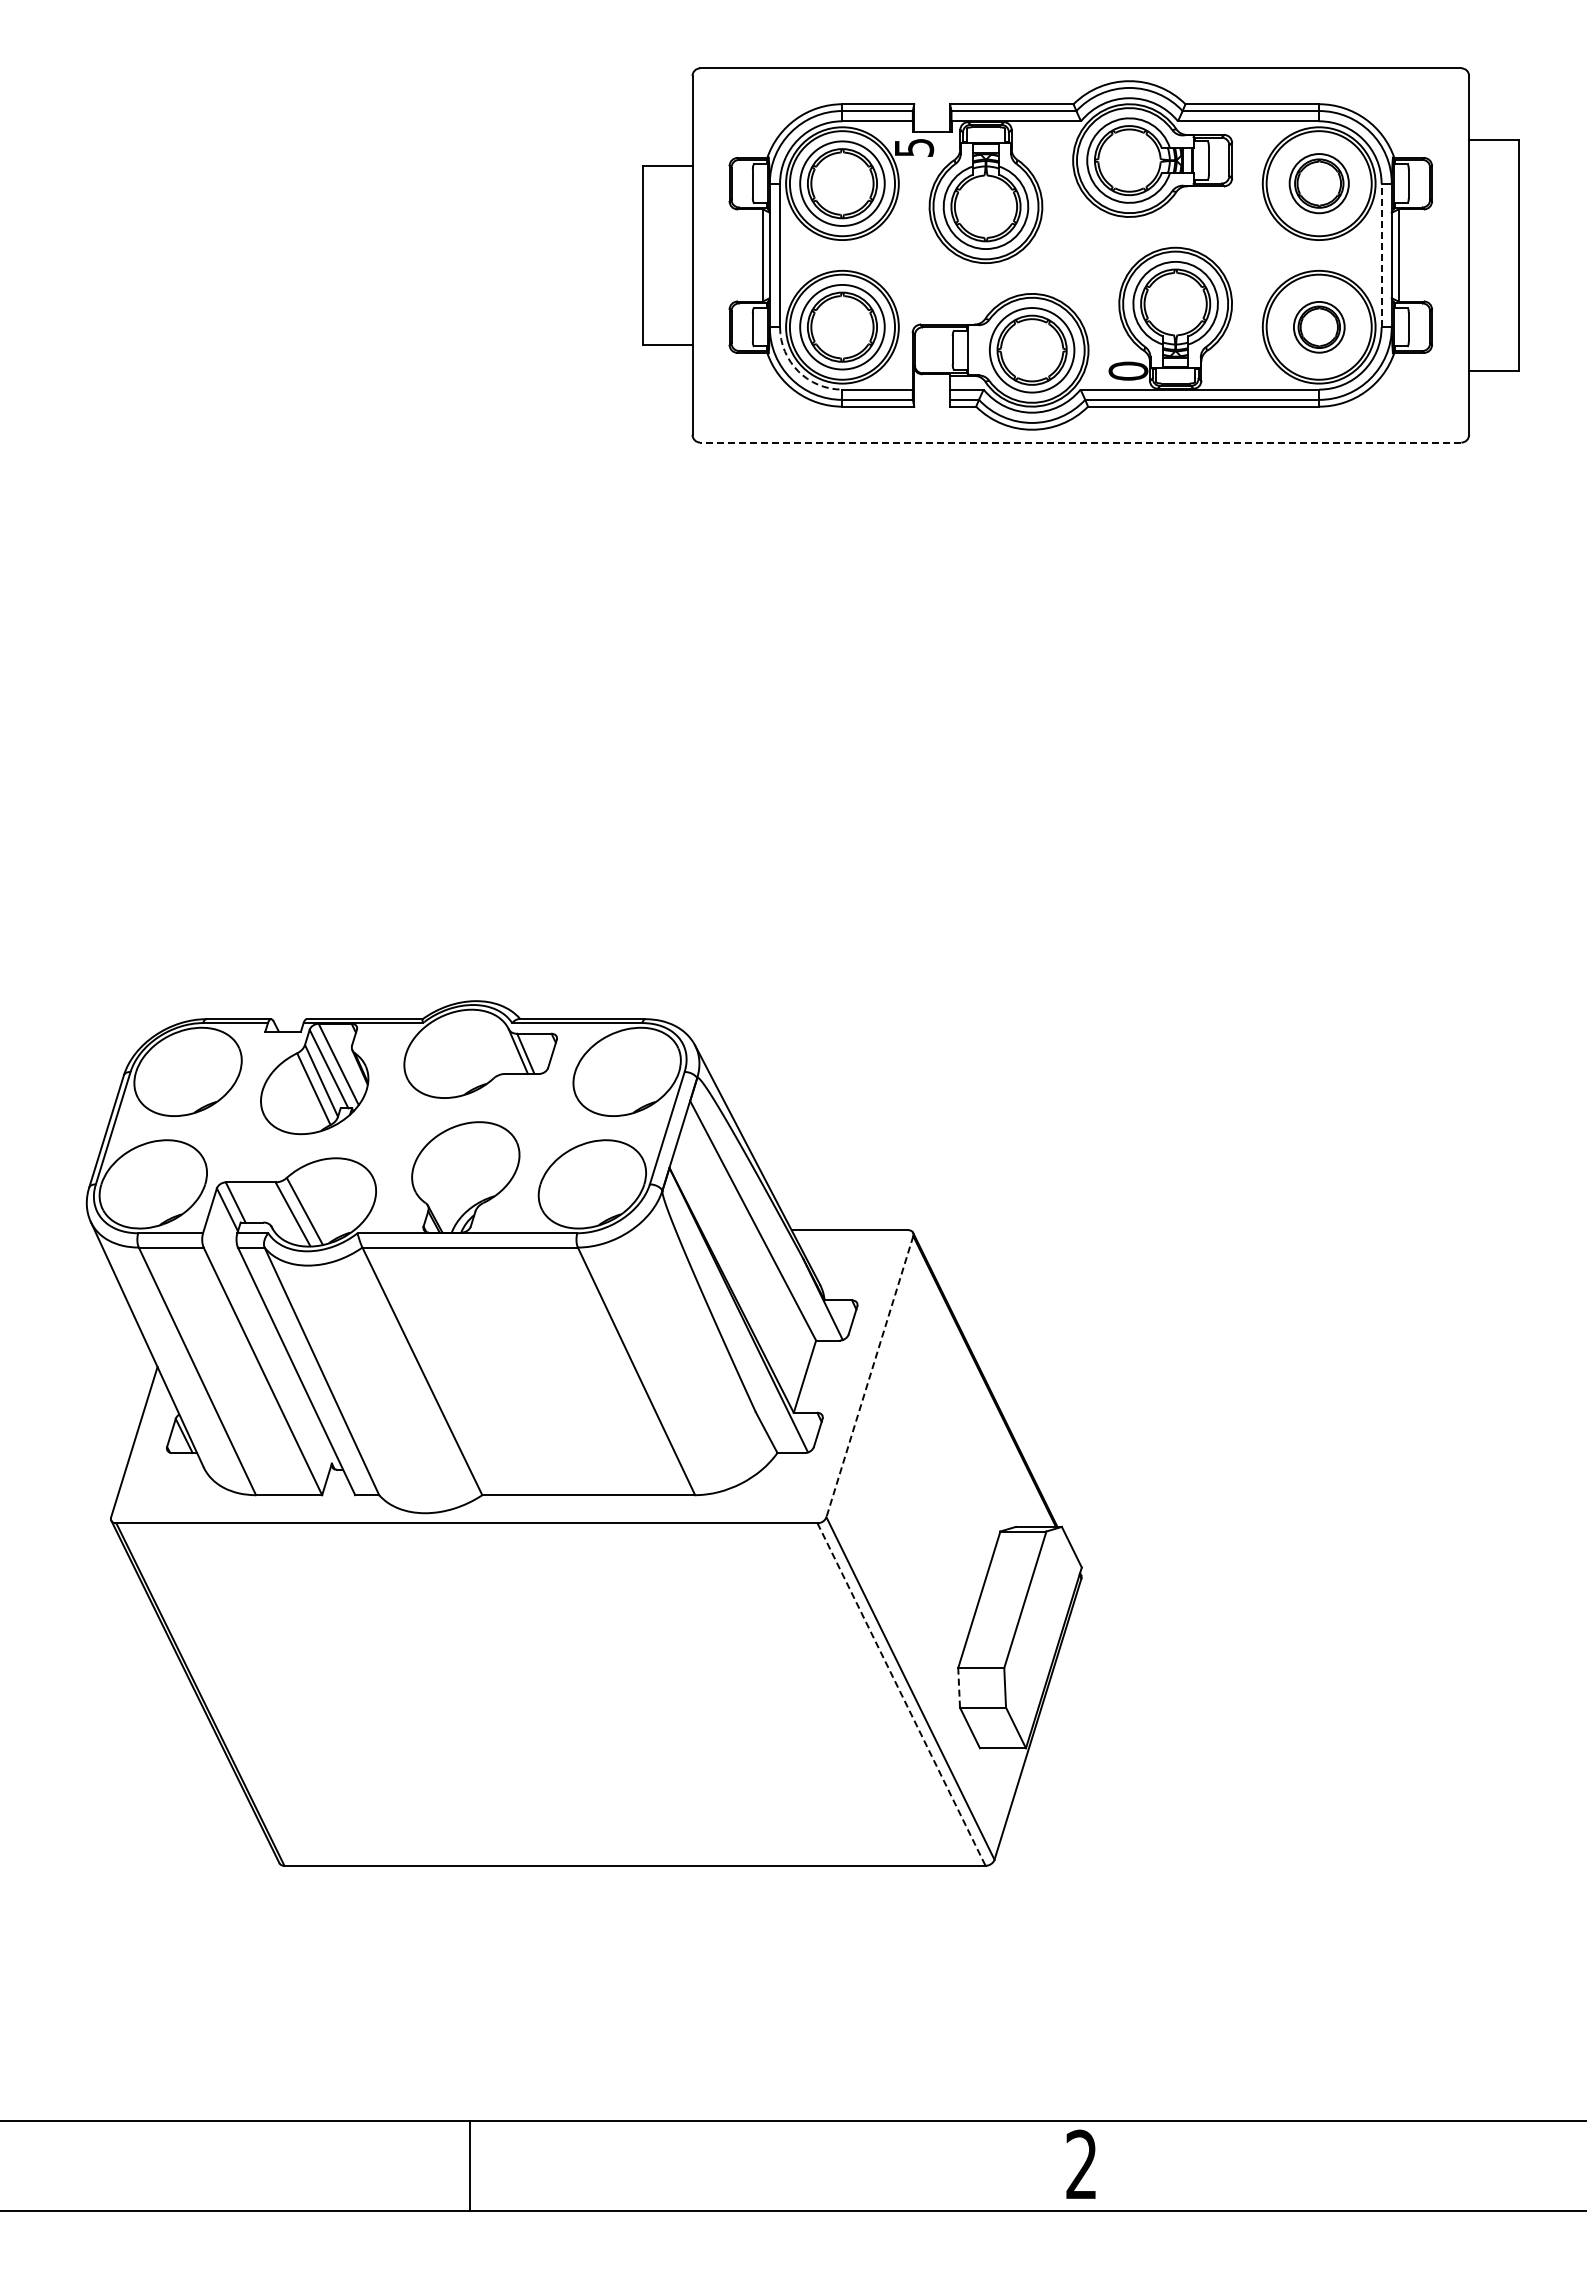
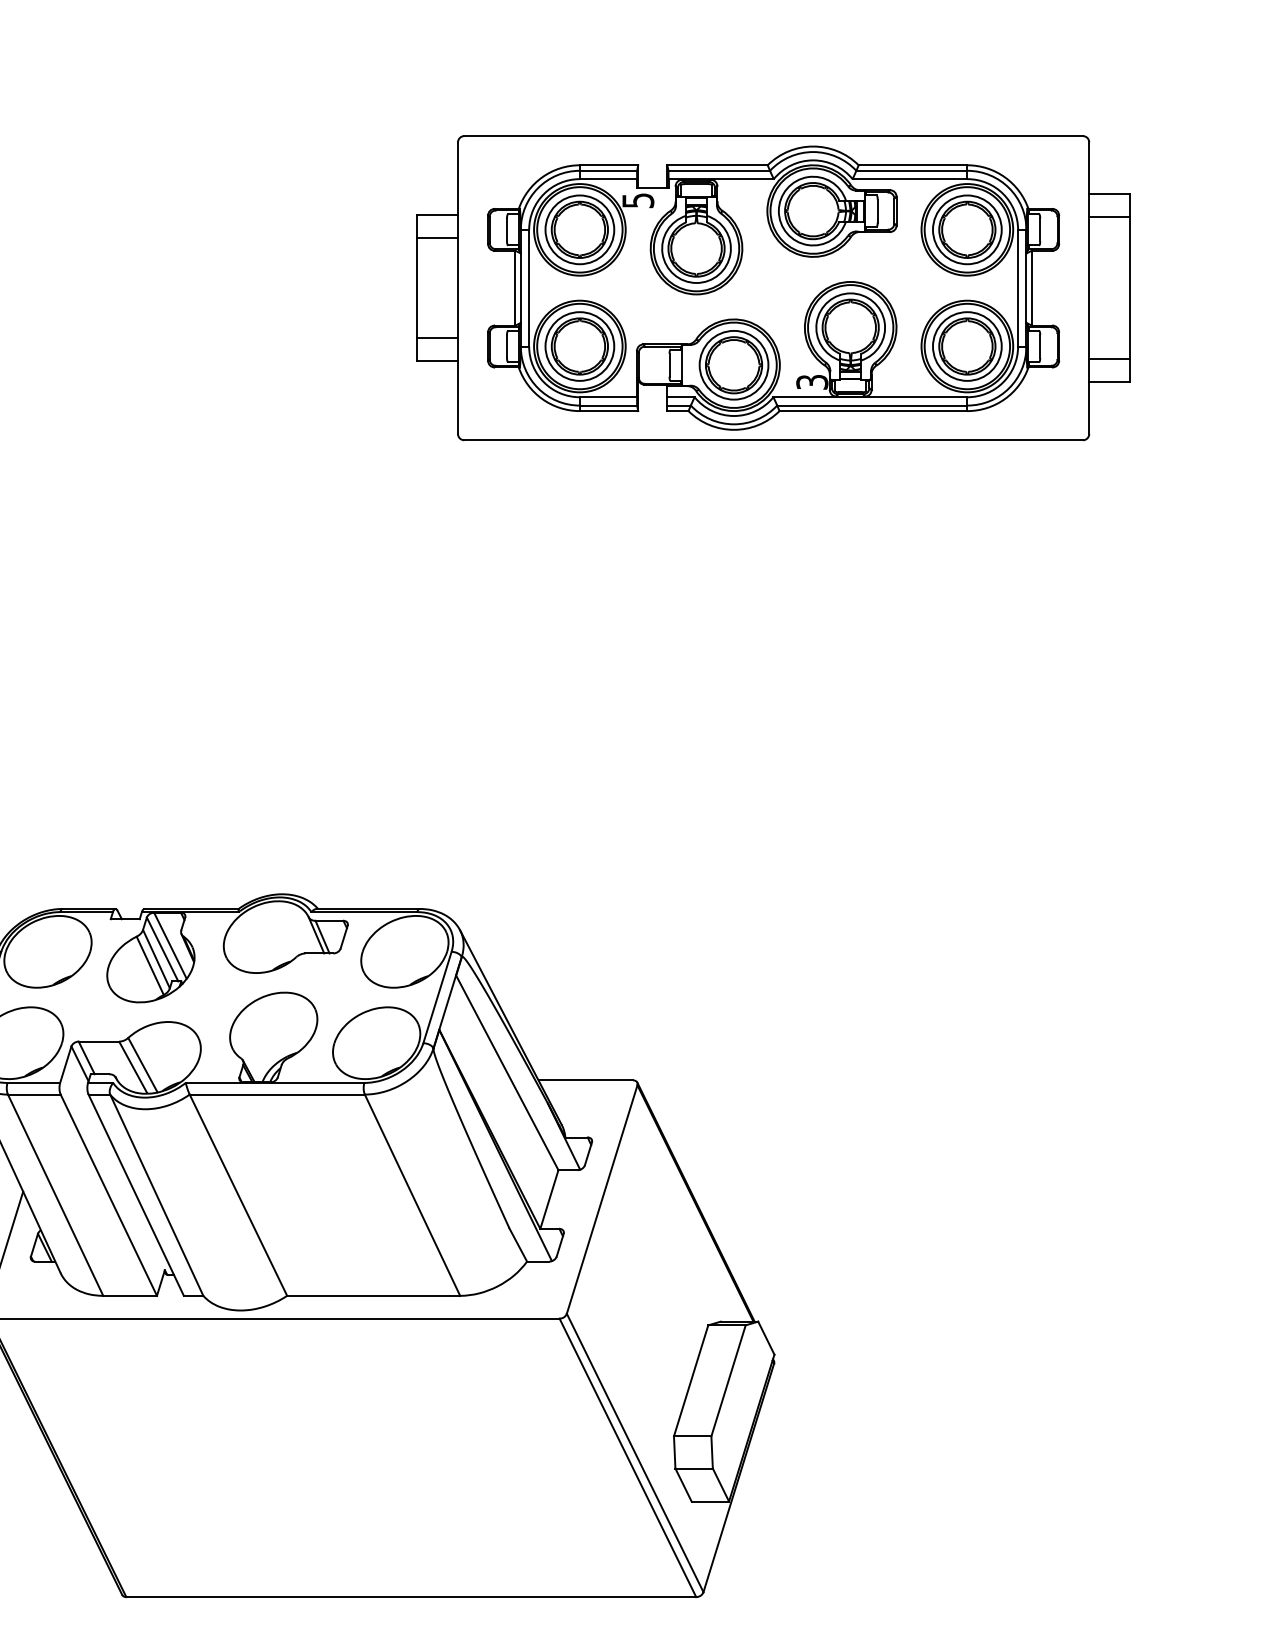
line: (1494, 168) -> (1109, 217), added
part: (1319, 183) -> (967, 229), size x1.43
line: (667, 193) -> (437, 237), added
line: (1381, 255) -> (1018, 288), dashed -> solid
line: (667, 316) -> (437, 337), added
part: (1319, 327) -> (967, 346), size x1.67
line: (1494, 342) -> (1109, 358), added
text: (1128, 370) -> (812, 381), 0 -> 3
arc: (798, 371) -> (544, 382), dashed -> solid
line: (1080, 442) -> (773, 440), dashed -> solid
line: (869, 1377) -> (601, 1200), dashed -> solid
line: (959, 1687) -> (675, 1452), dashed -> solid
line: (901, 1694) -> (627, 1457), dashed -> solid

